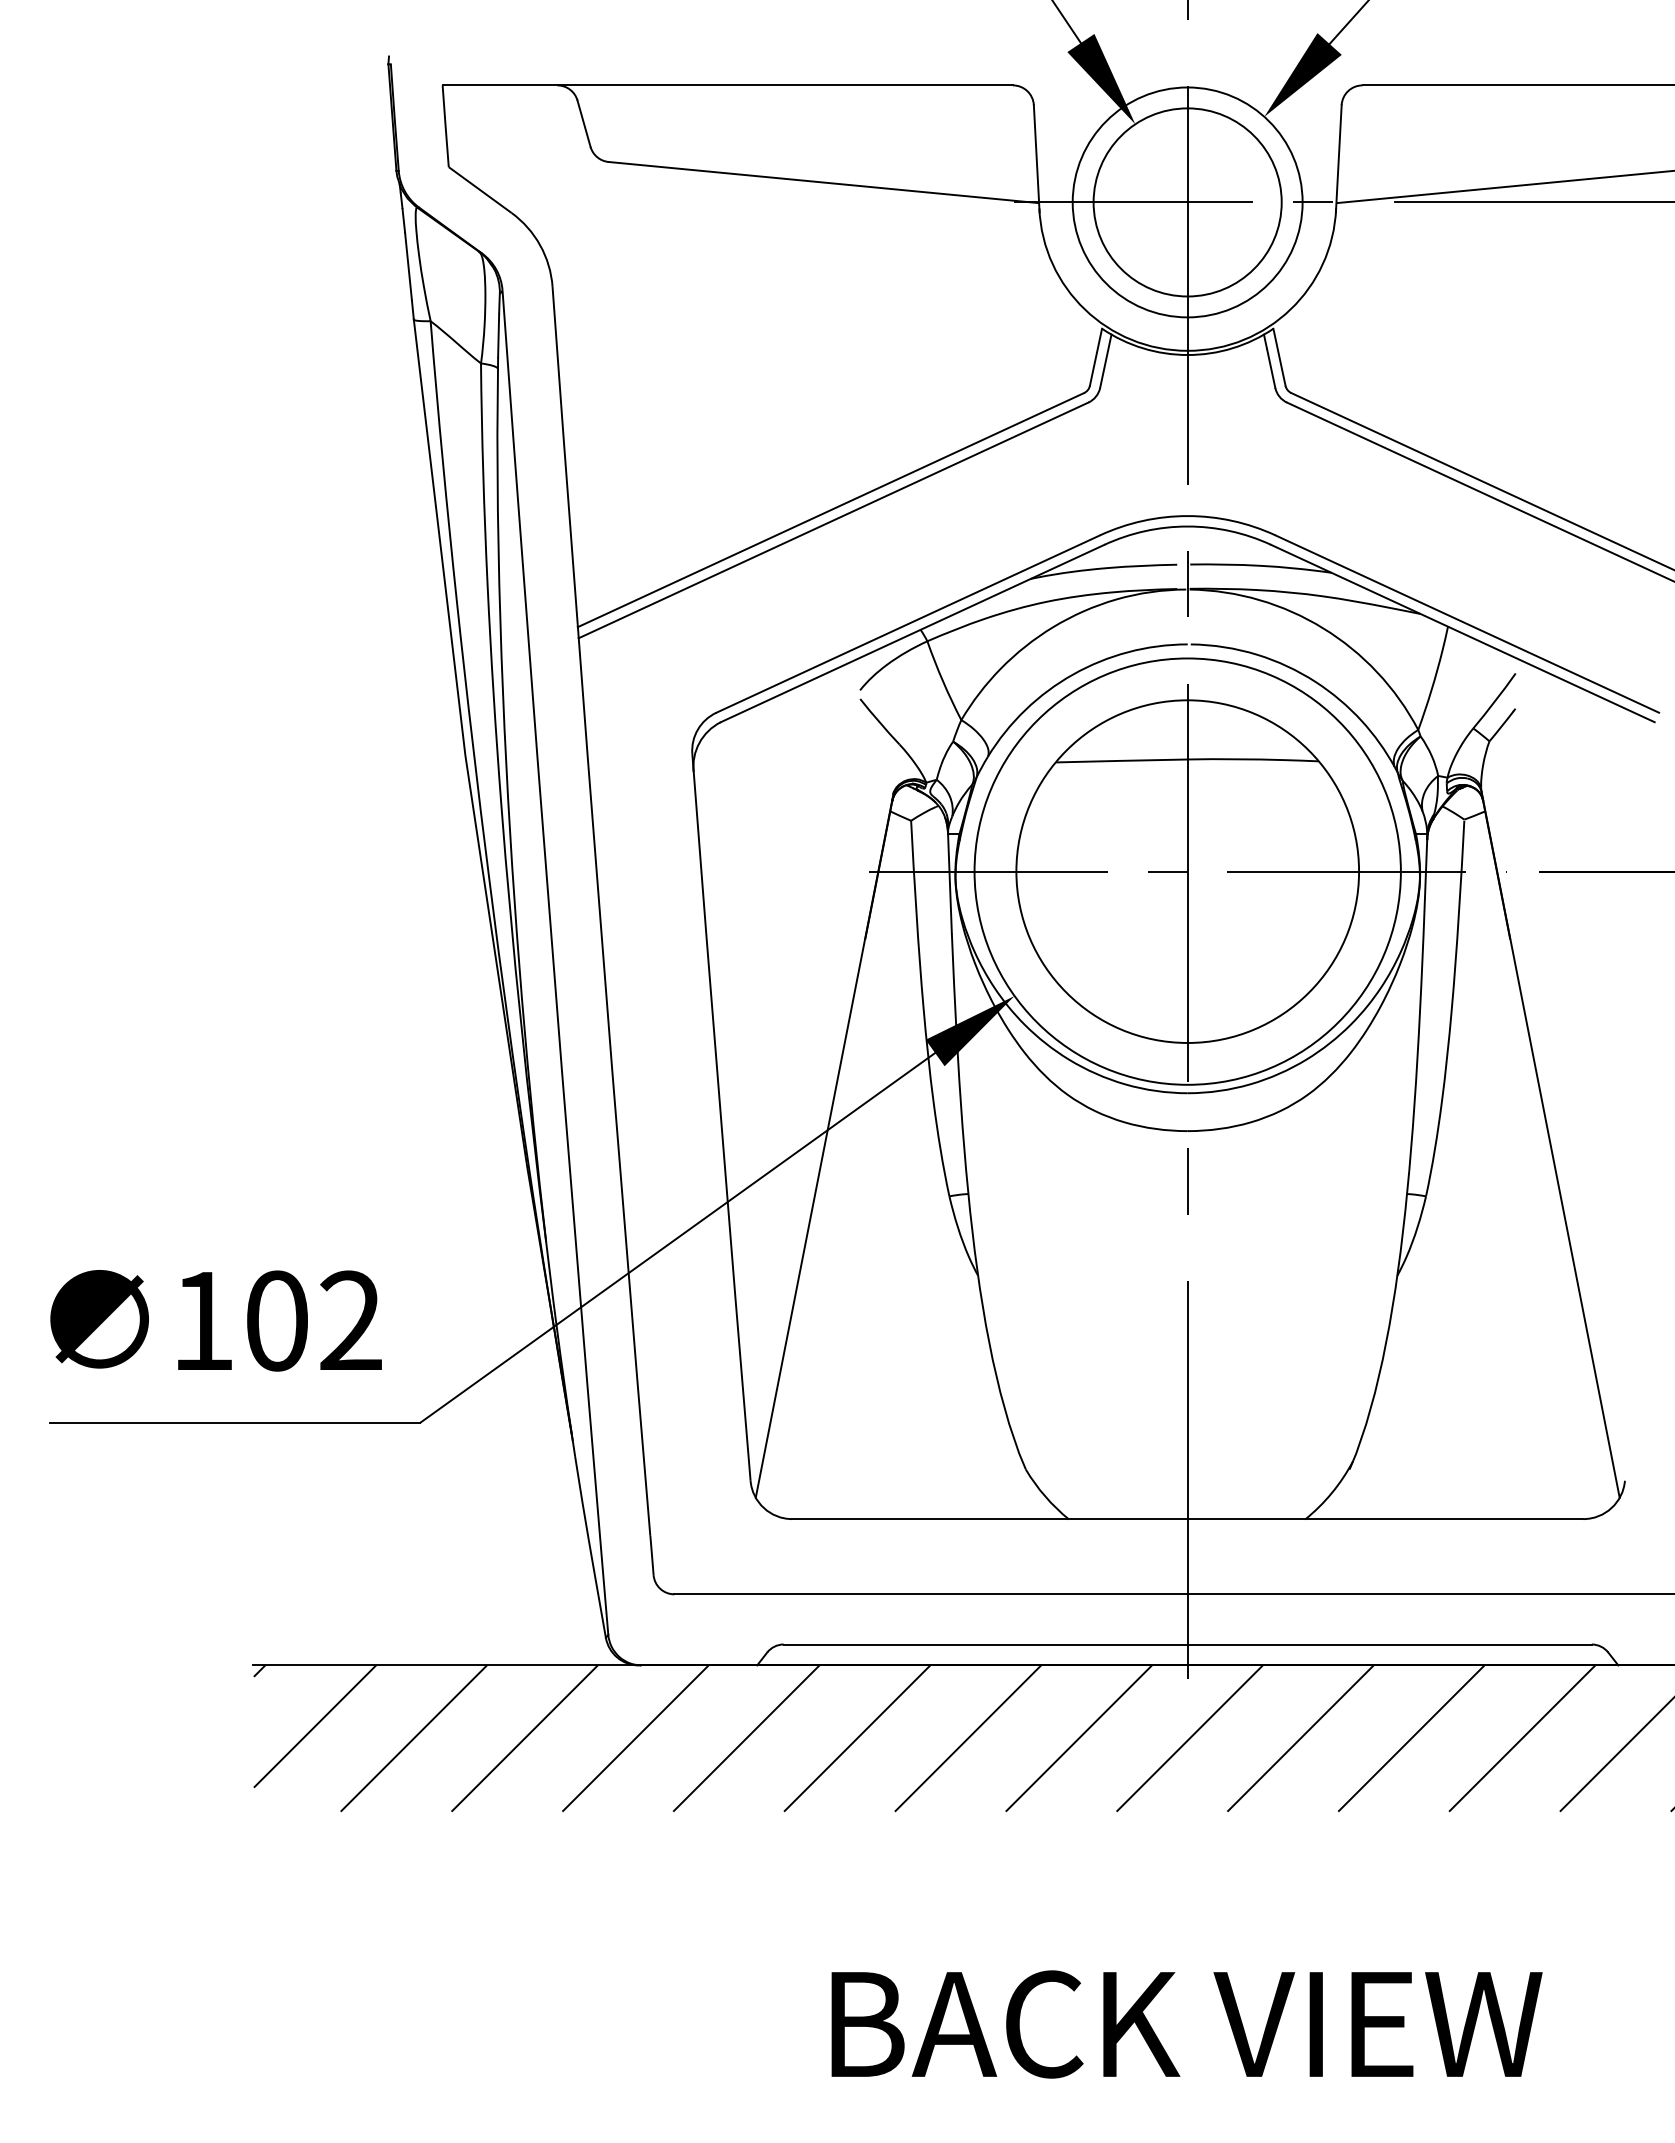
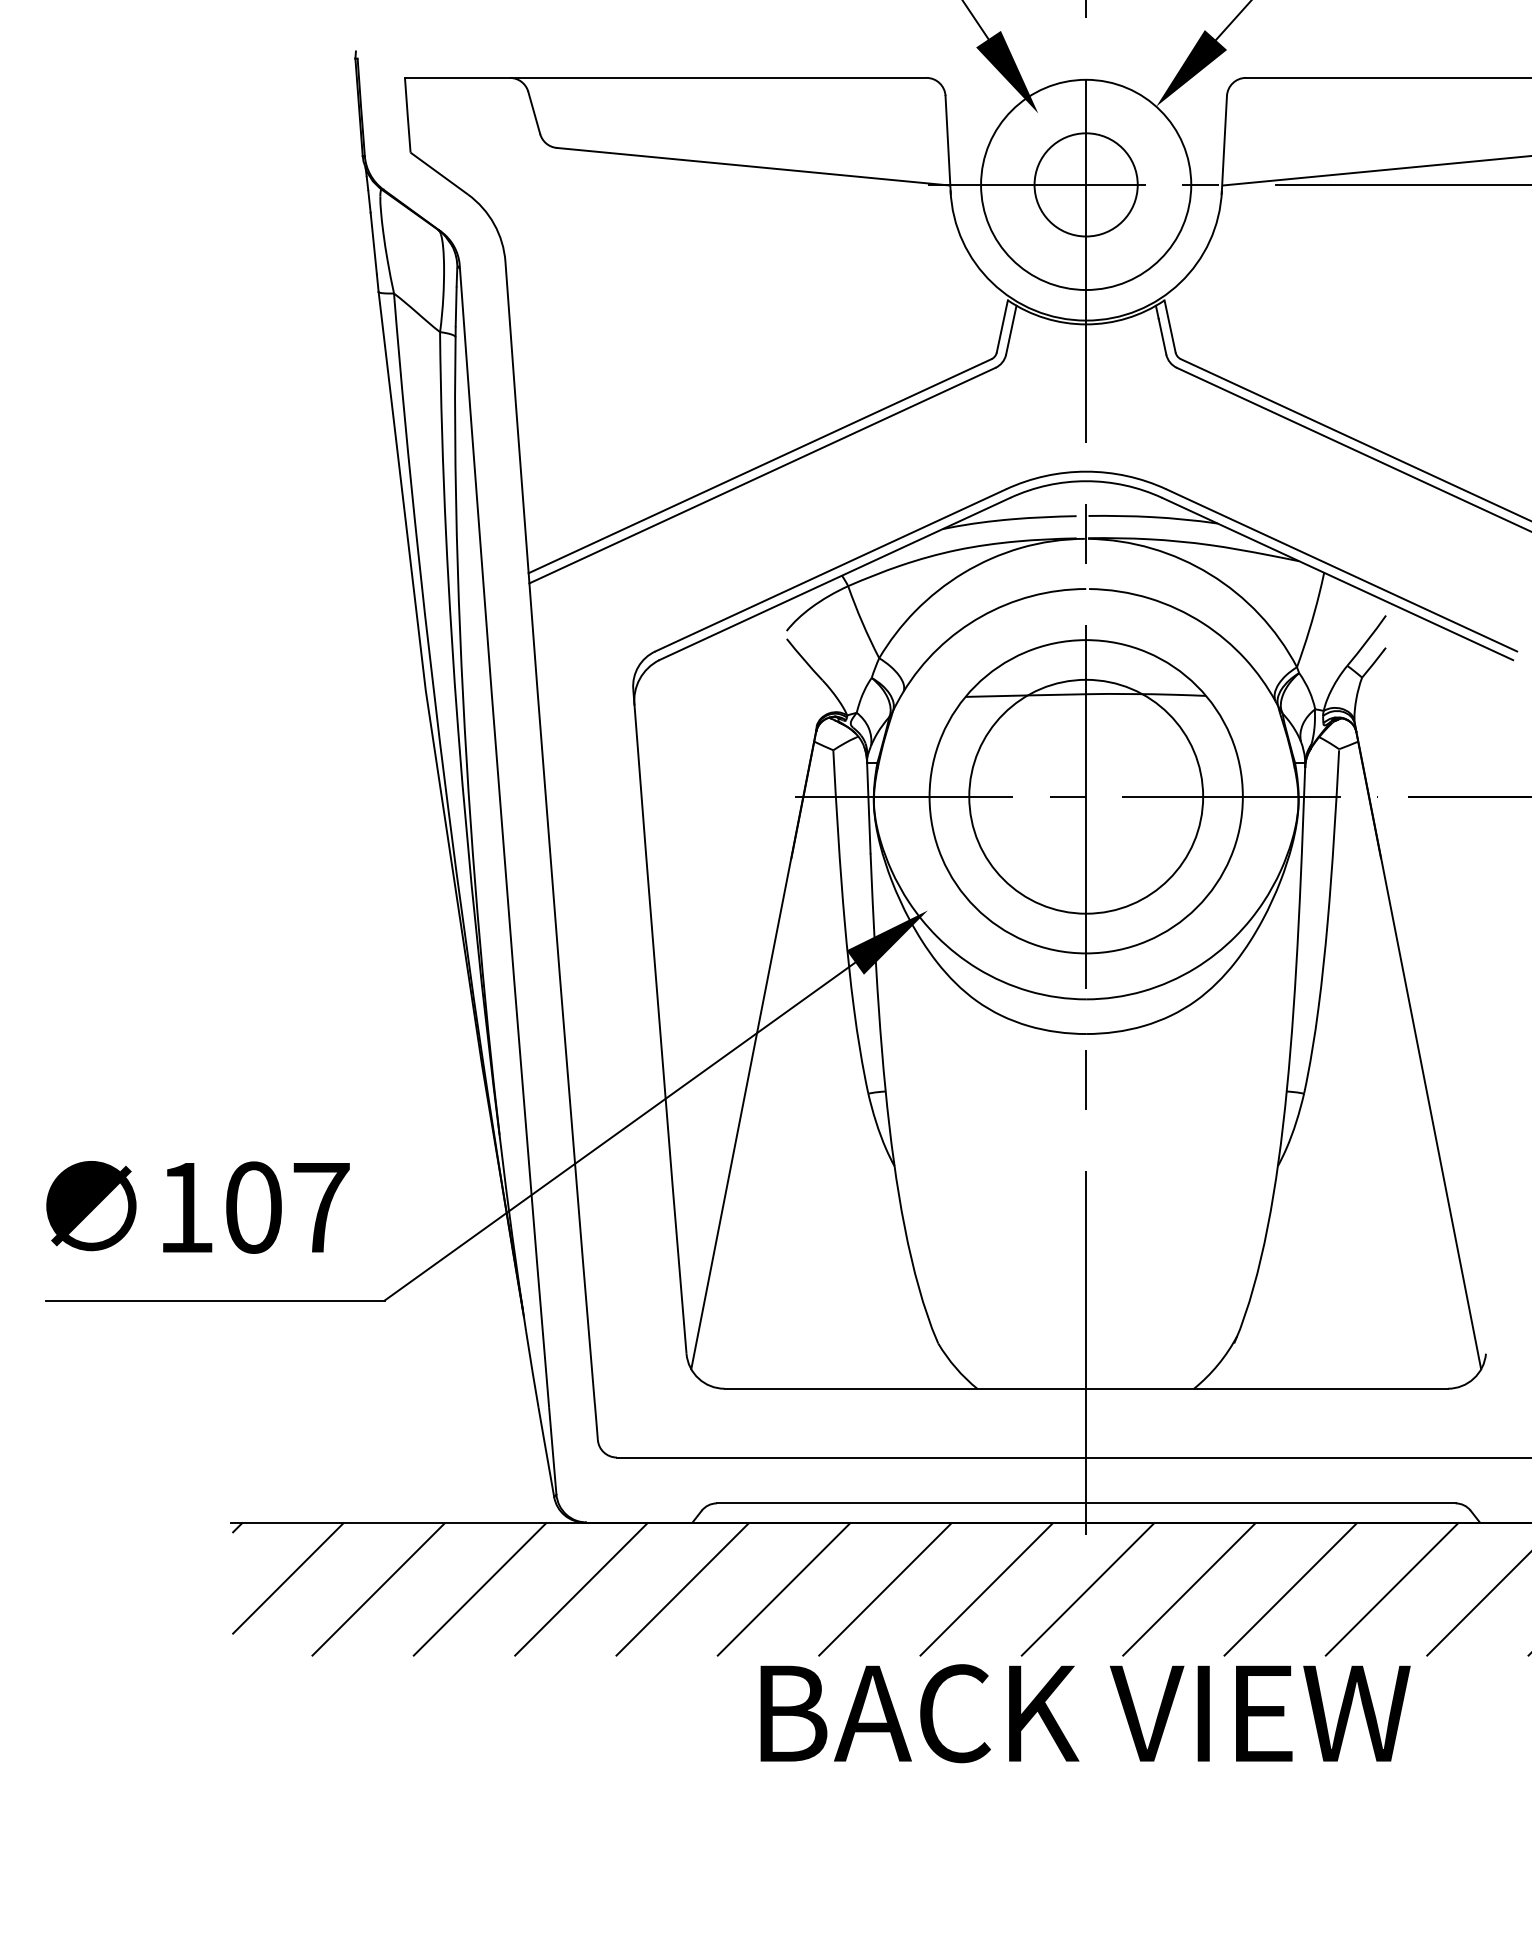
circle: (1187, 202) -> (1086, 184), size x0.6
circle: (1187, 871) -> (1086, 796), size x0.6
text: (351, 1319) -> (321, 1206), 102 -> 107
text: (1186, 2024) -> (1085, 1713), moved

